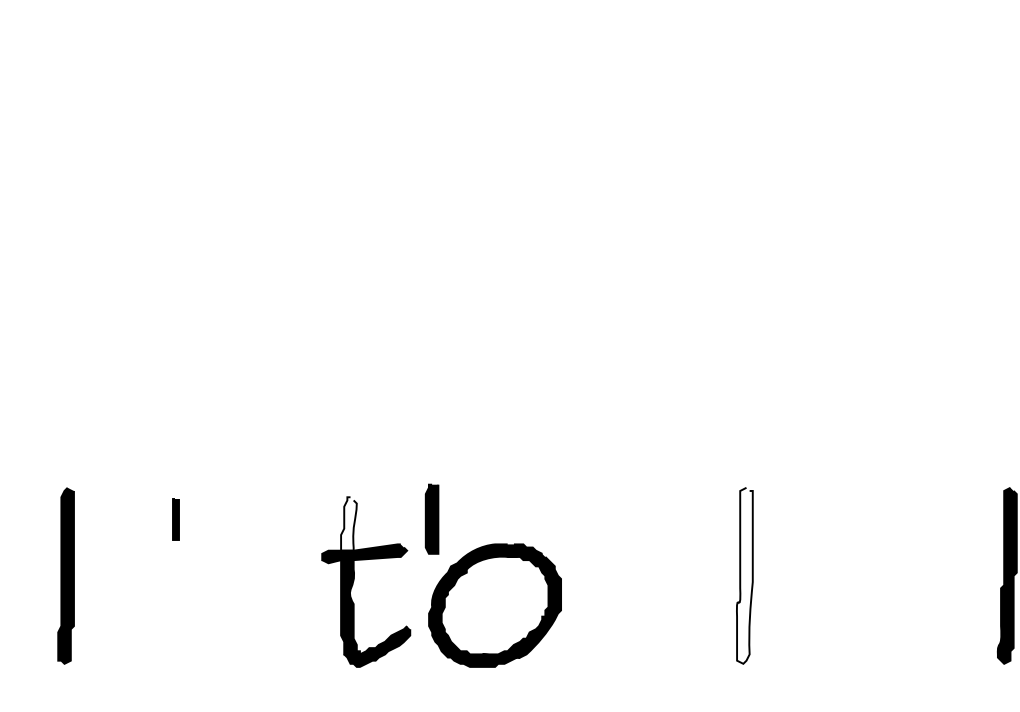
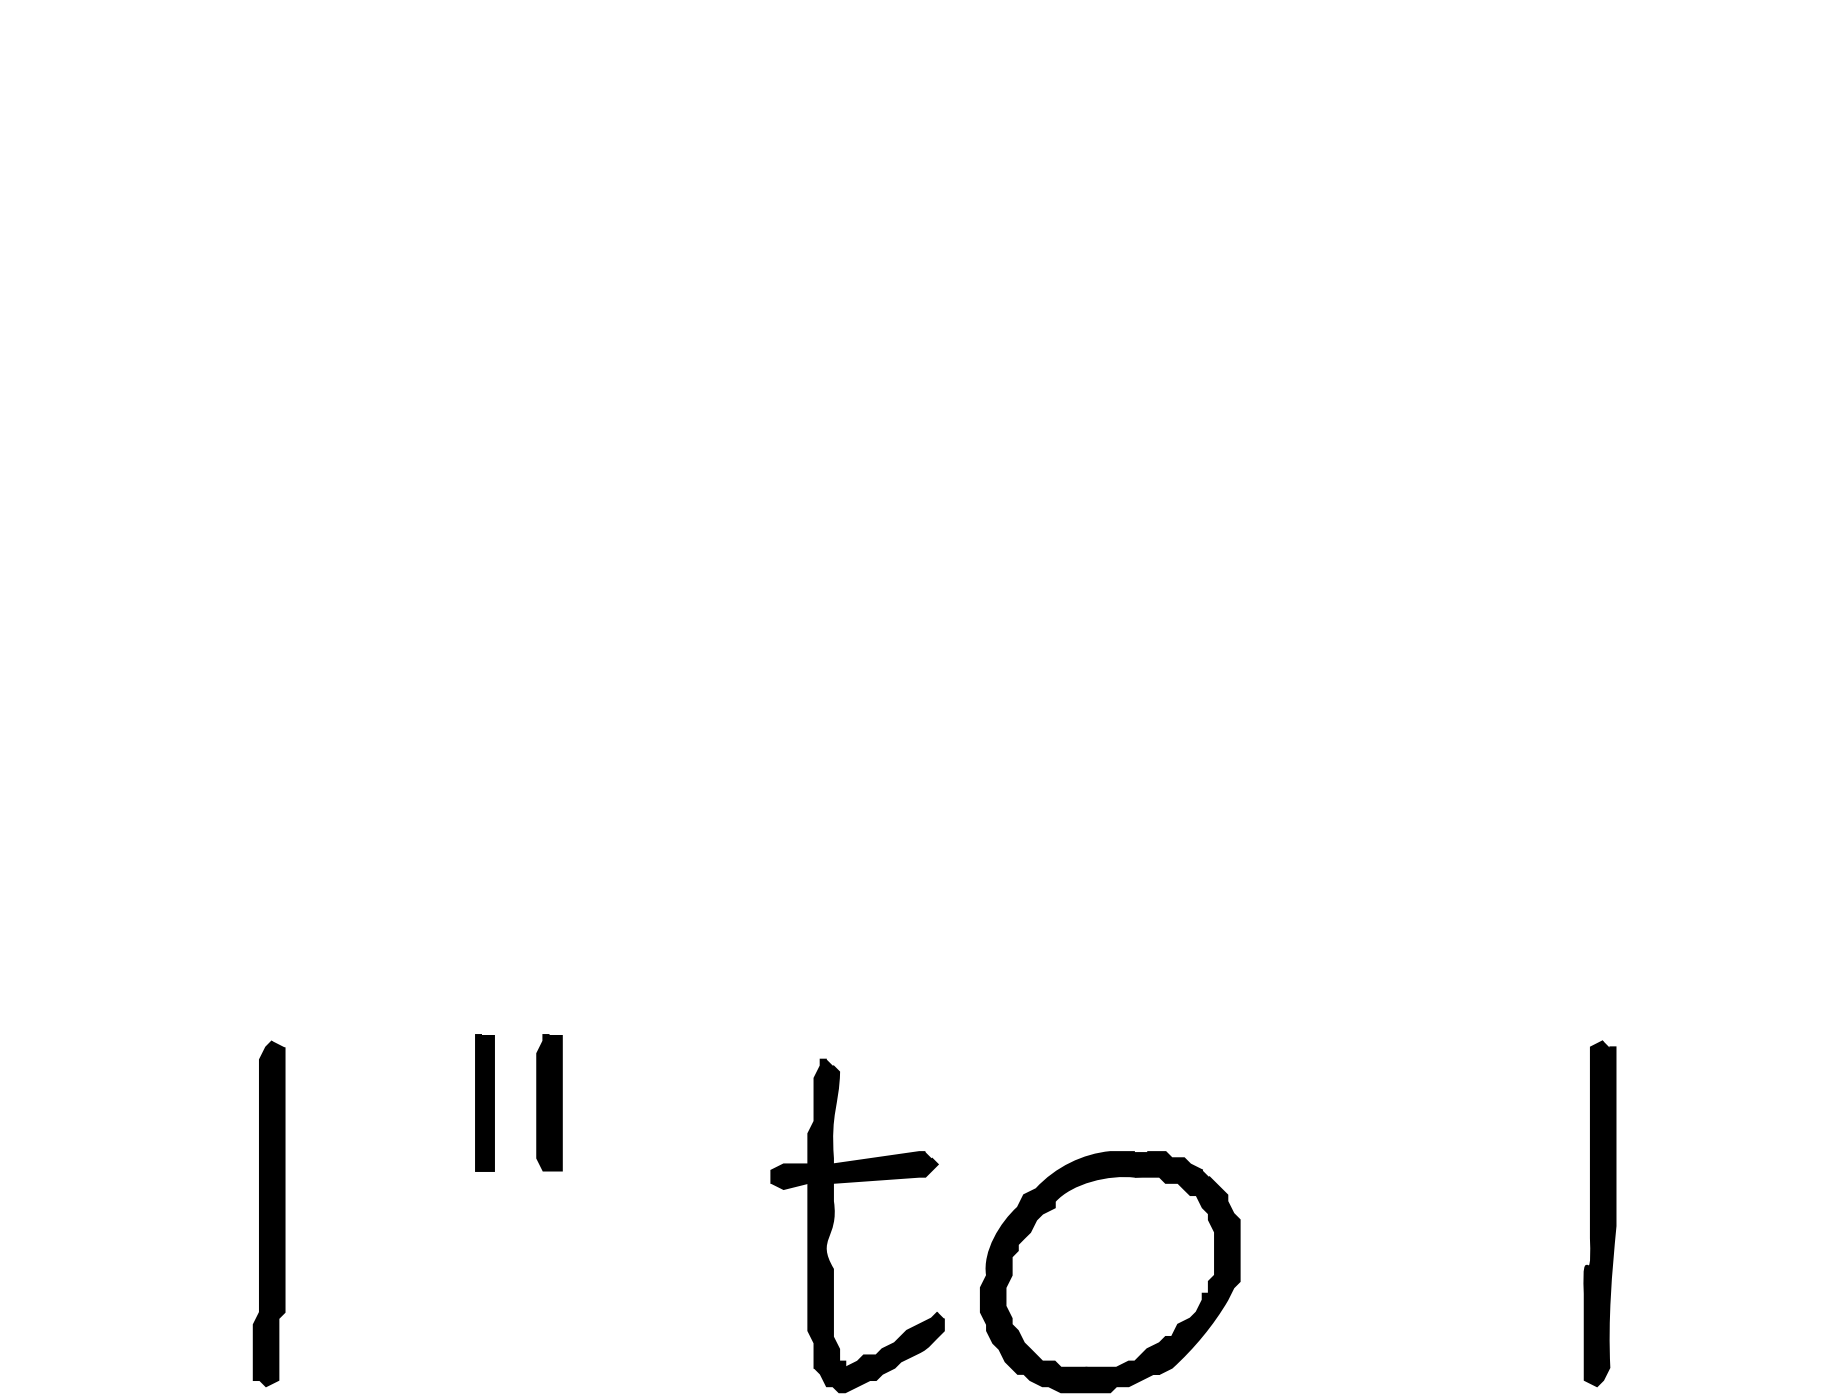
part: (431, 518) -> (548, 1101), moved
part: (175, 519) -> (483, 1103), size x1.67
fill: (348, 523) -> (822, 1111), added
fill: (744, 575) -> (1599, 1213), added

